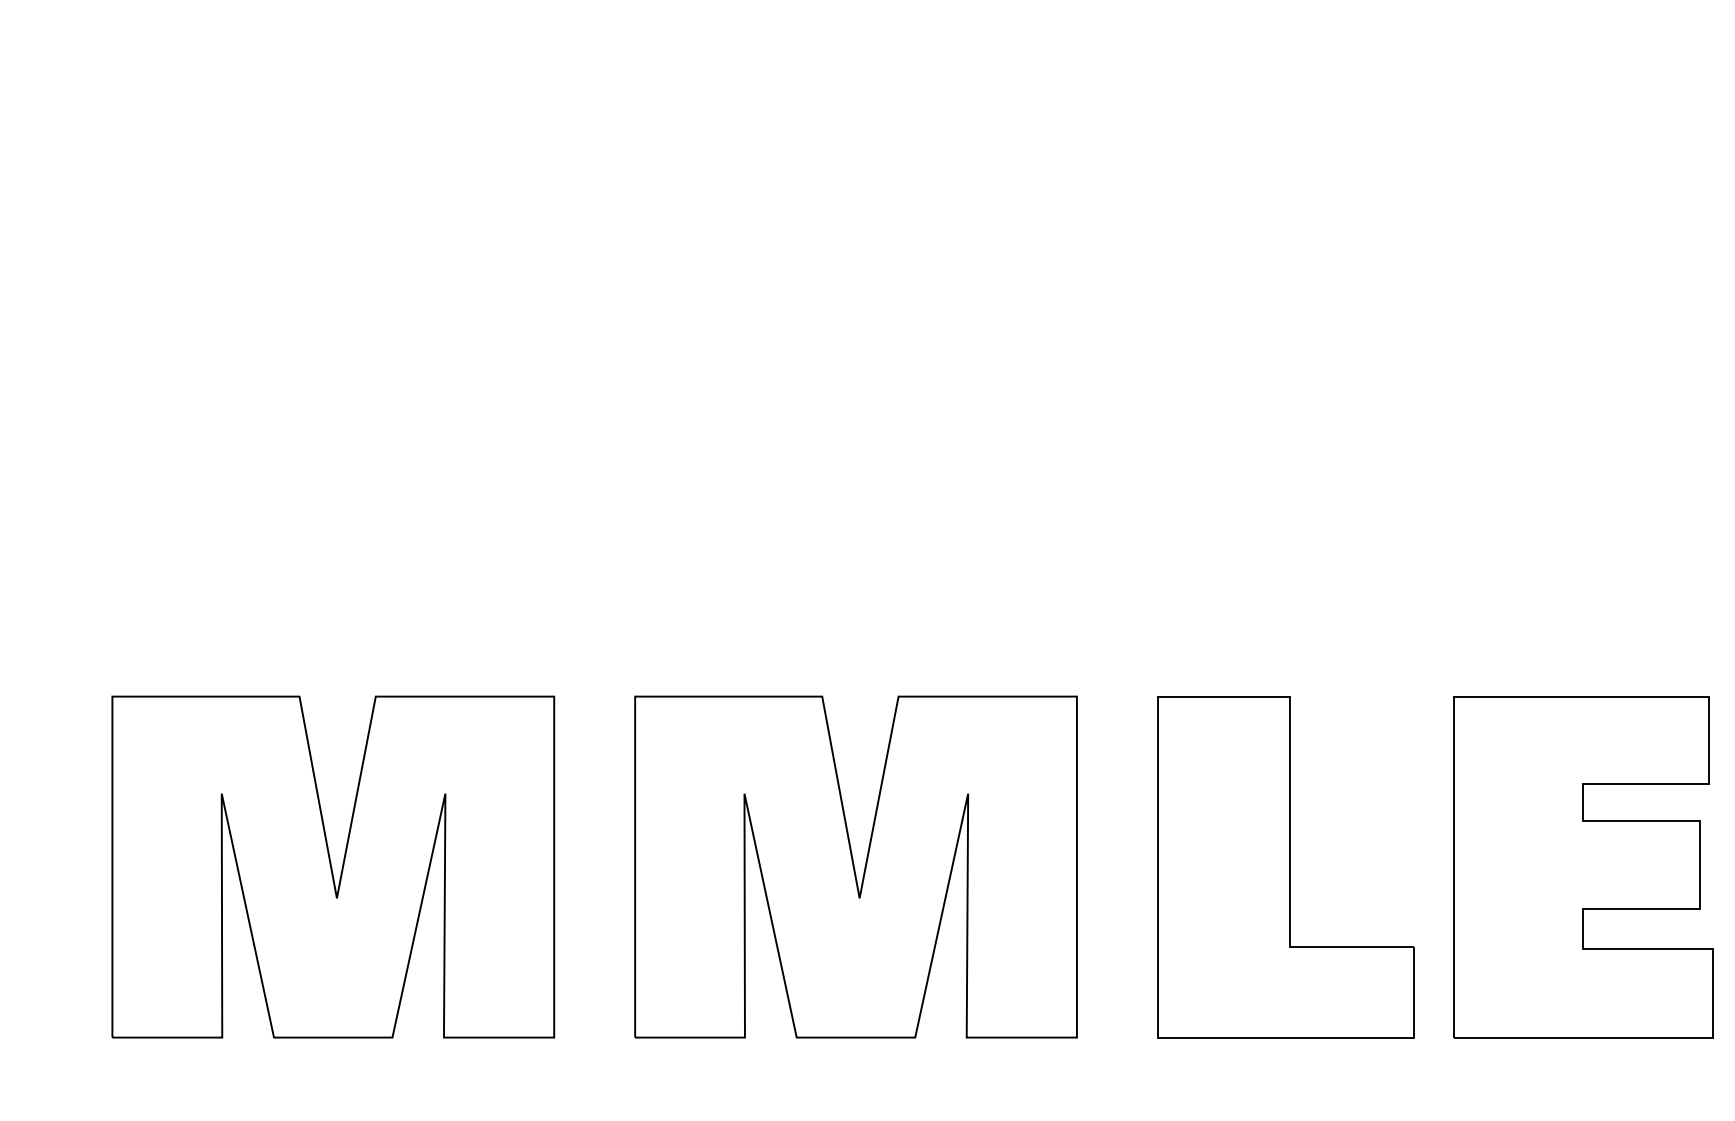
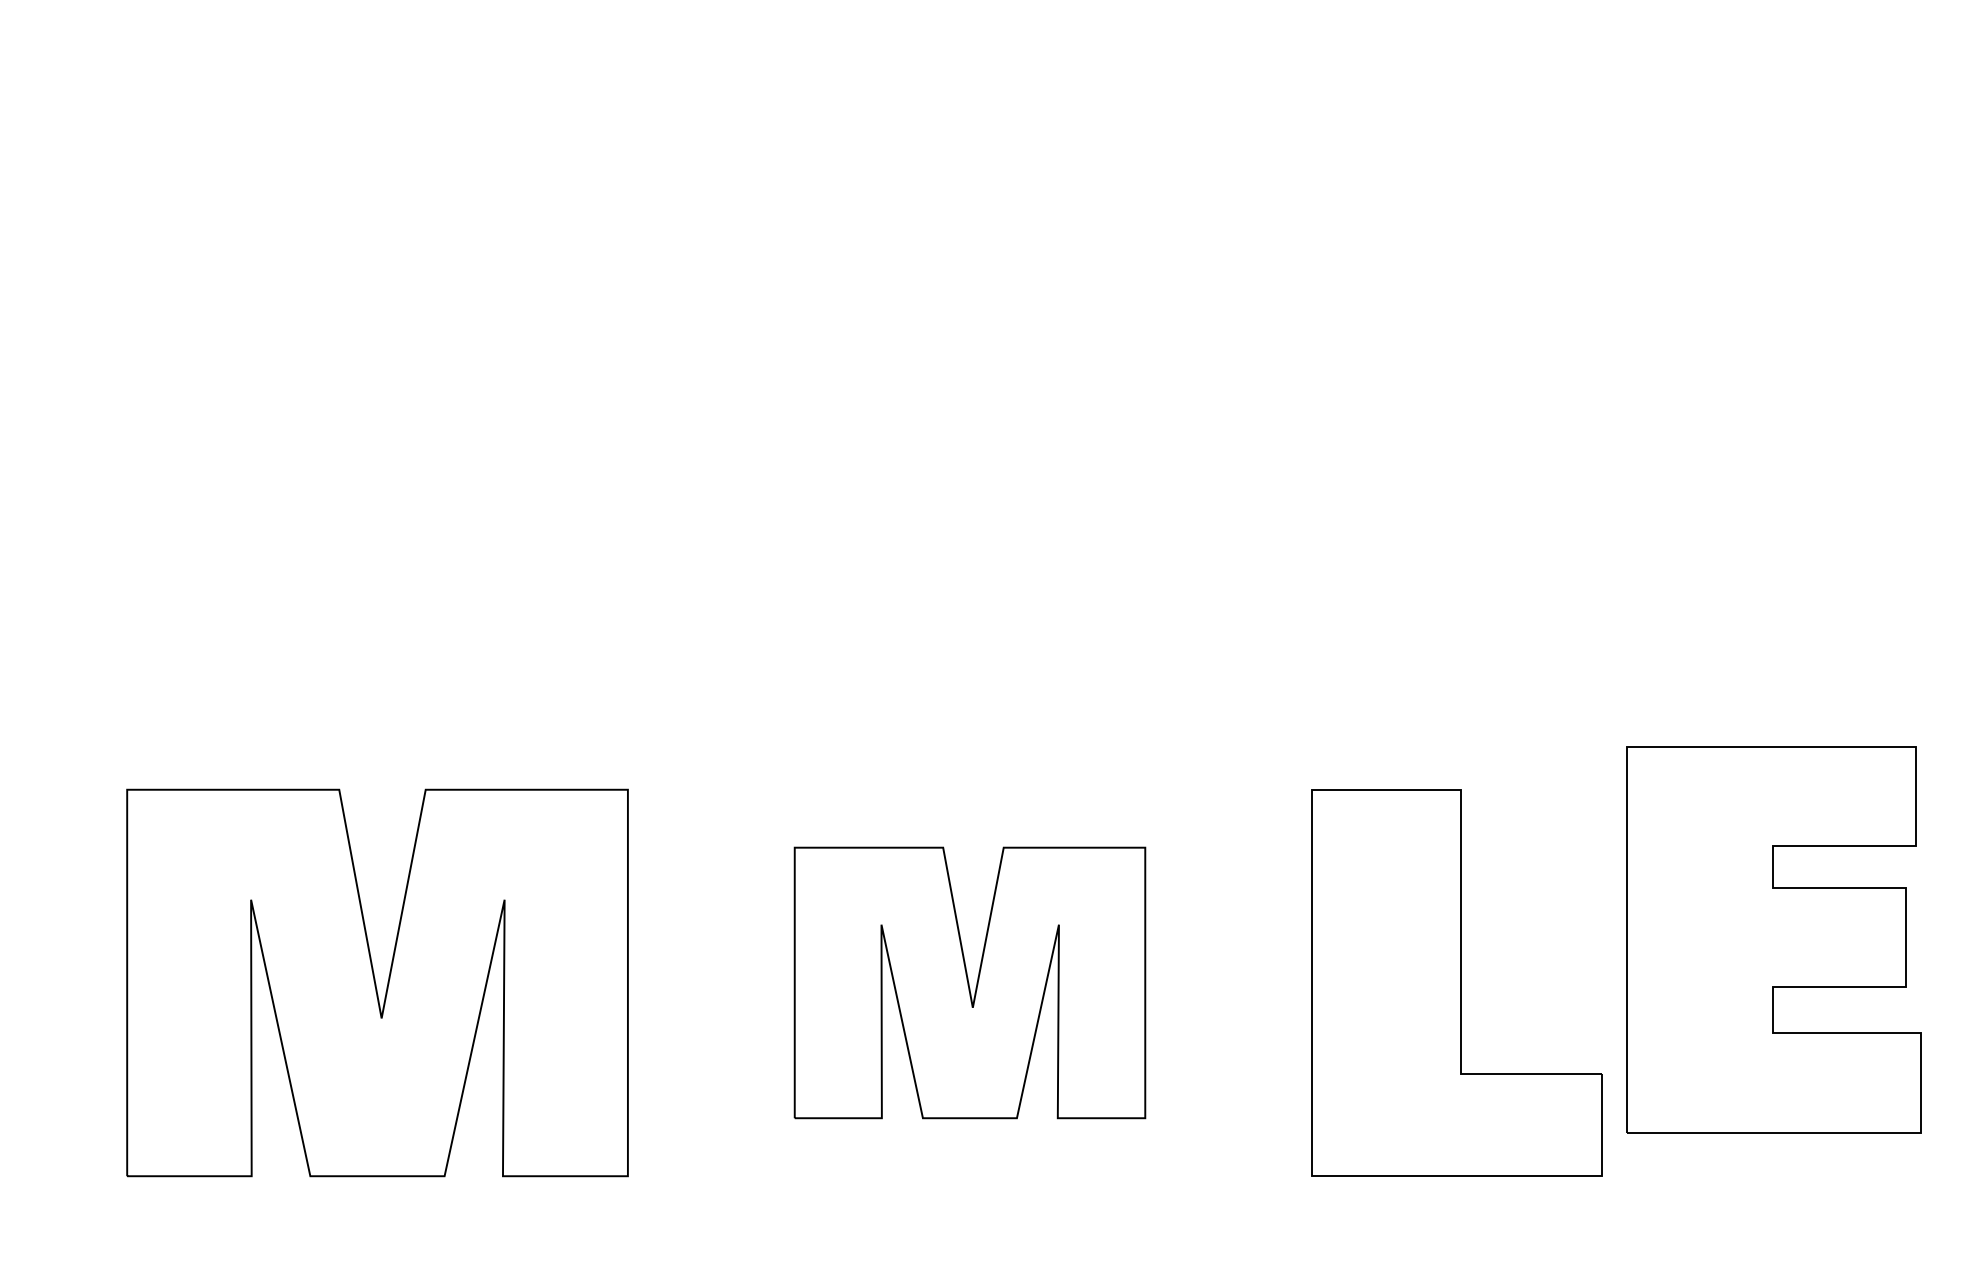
part: (855, 866) -> (969, 982), size x0.7
part: (1583, 867) -> (1774, 940), moved

